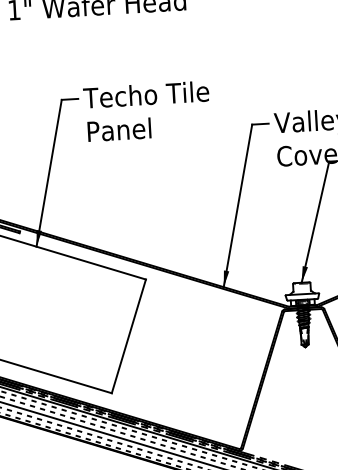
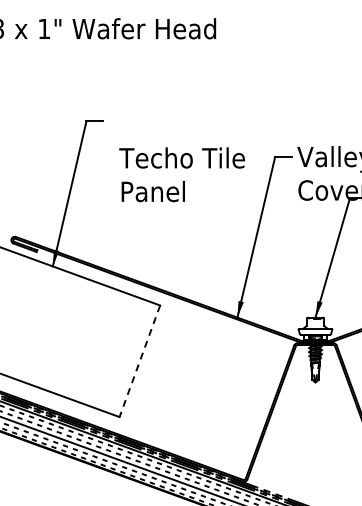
text: (146, 111) -> (181, 174), moved
line: (128, 336) -> (139, 361), solid -> dashed

